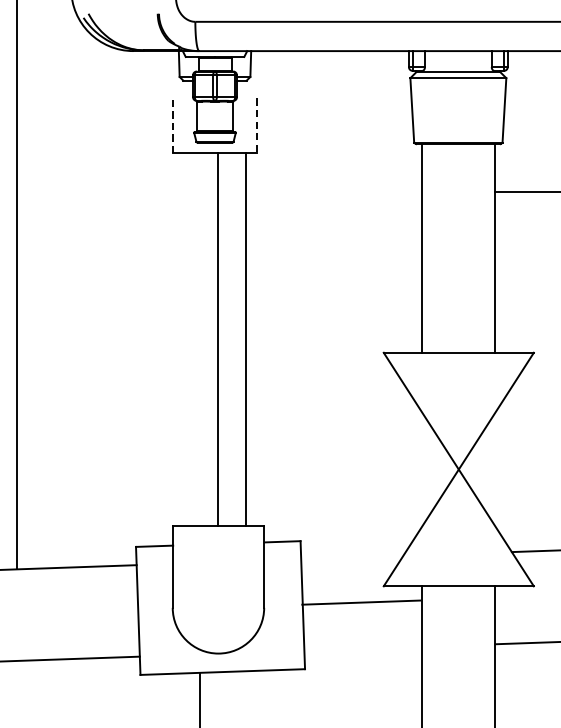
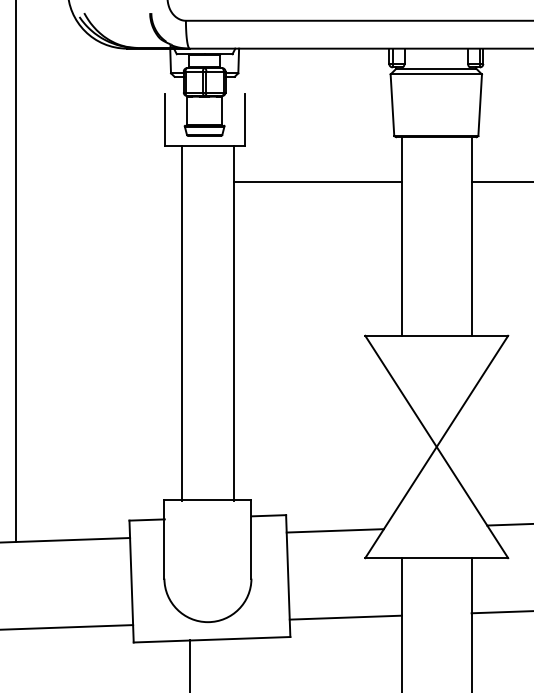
line: (172, 125) -> (164, 119), dashed -> solid
line: (256, 126) -> (244, 120), dashed -> solid
line: (333, 191) -> (317, 182), added
line: (217, 338) -> (181, 322), moved
line: (351, 557) -> (334, 530), added
line: (360, 602) -> (345, 617), moved

